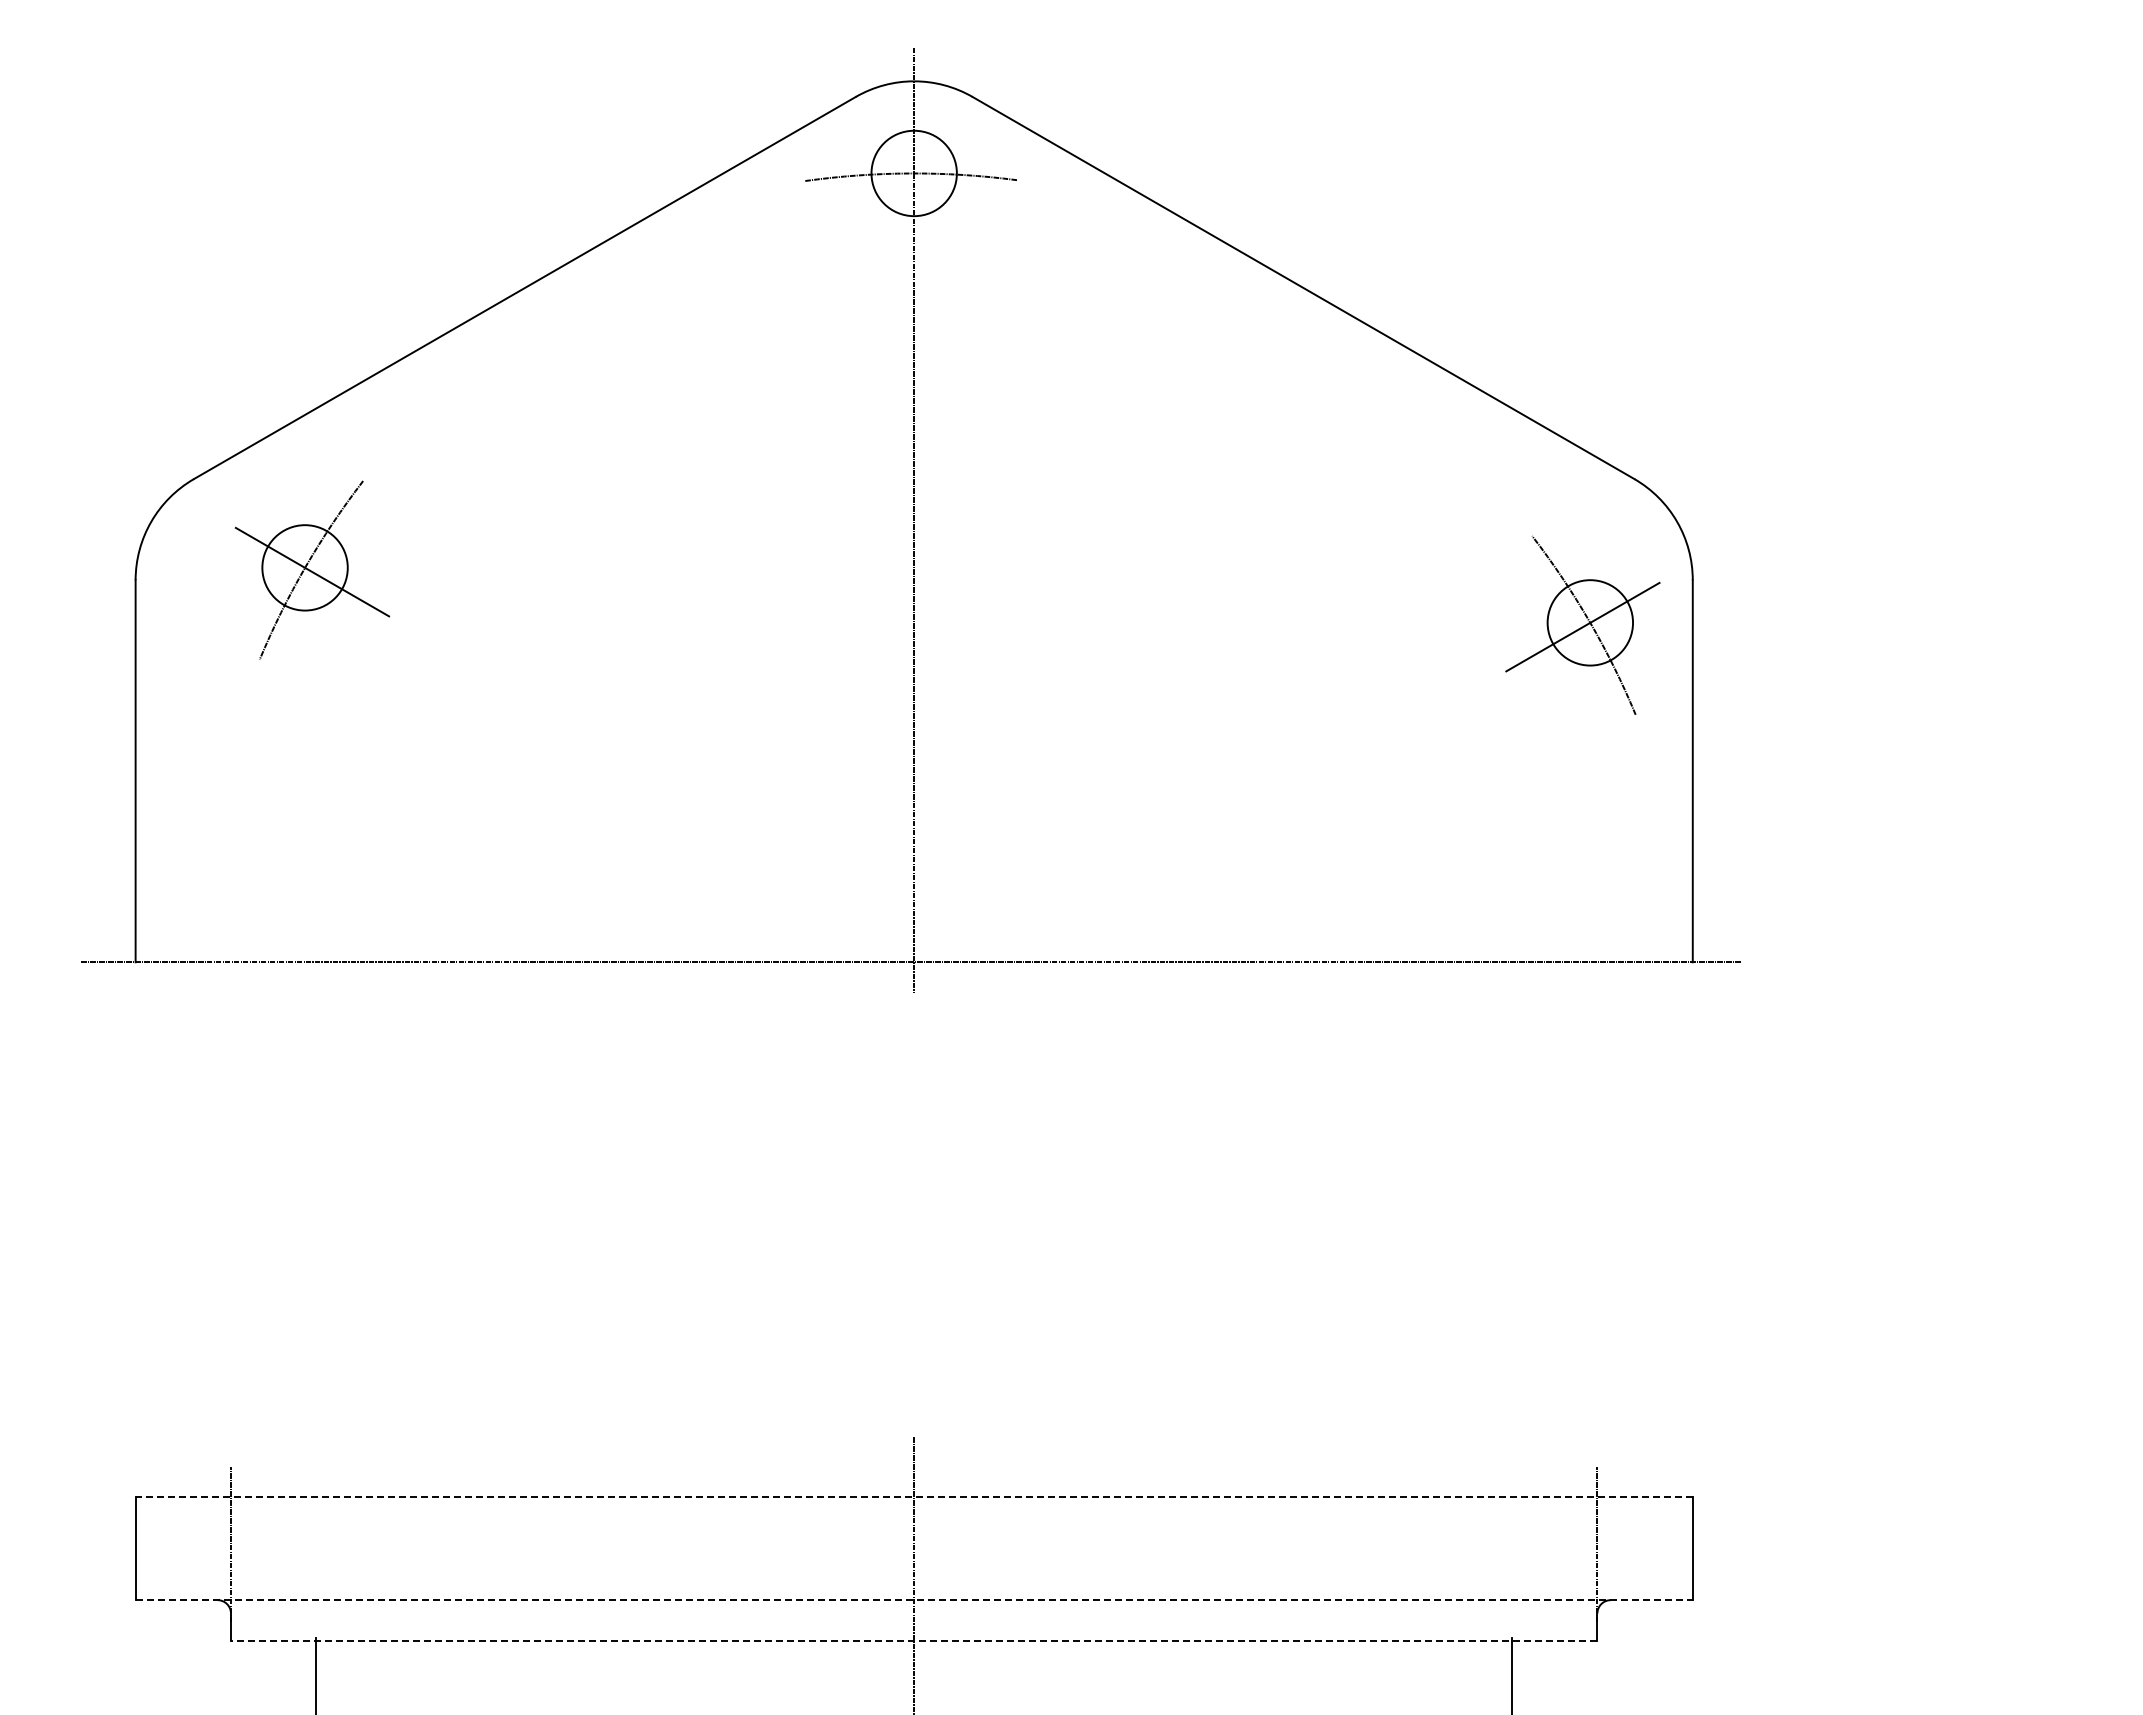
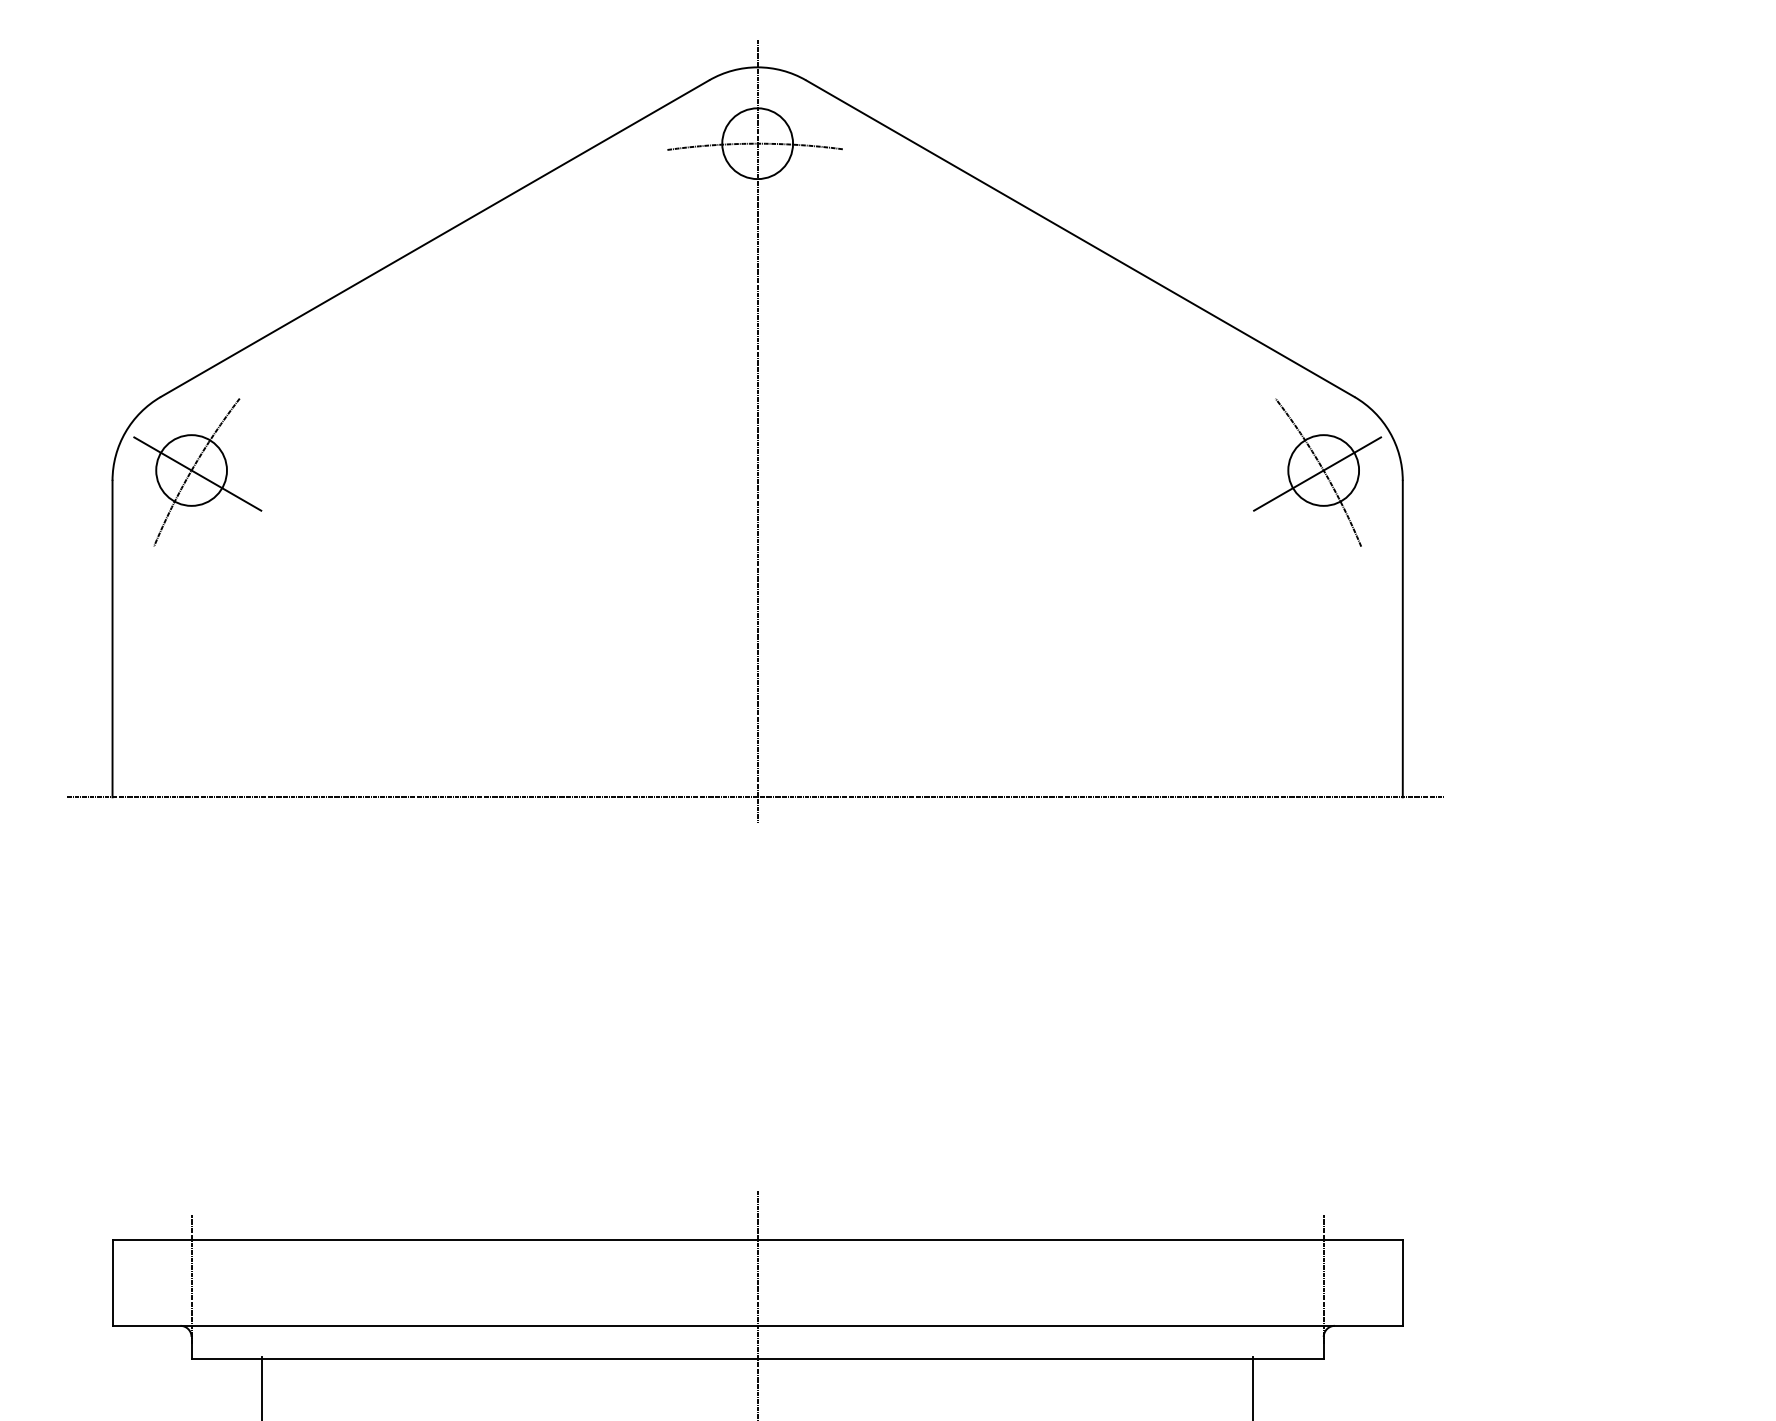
part: (312, 569) -> (197, 471), moved
part: (1582, 624) -> (1317, 471), moved
line: (914, 1496) -> (757, 1239), dashed -> solid
line: (914, 1600) -> (757, 1326), dashed -> solid
line: (913, 1640) -> (757, 1359), dashed -> solid

